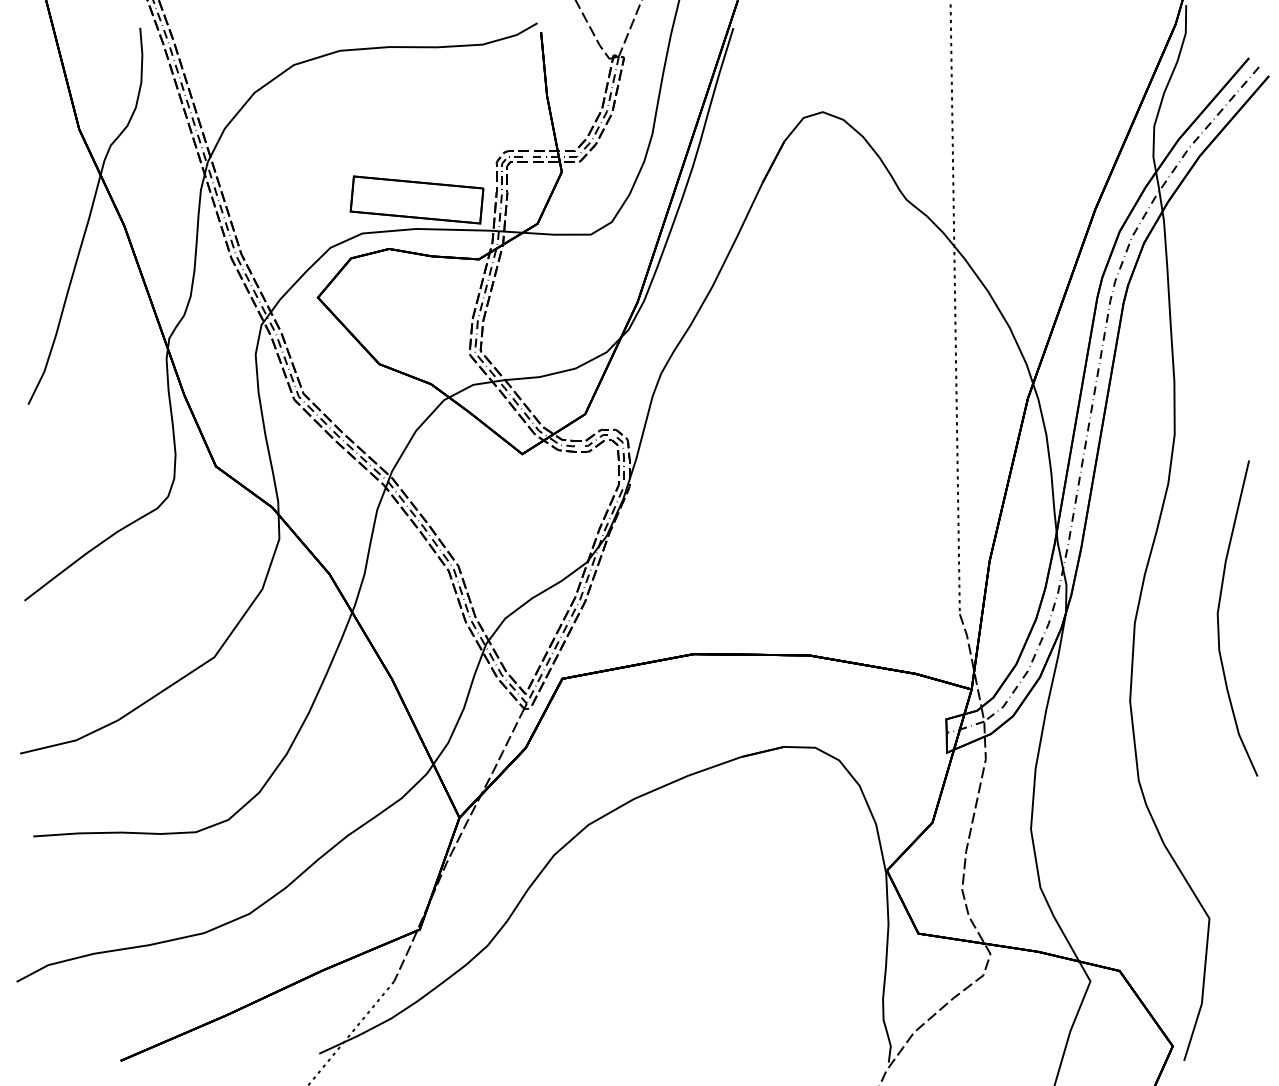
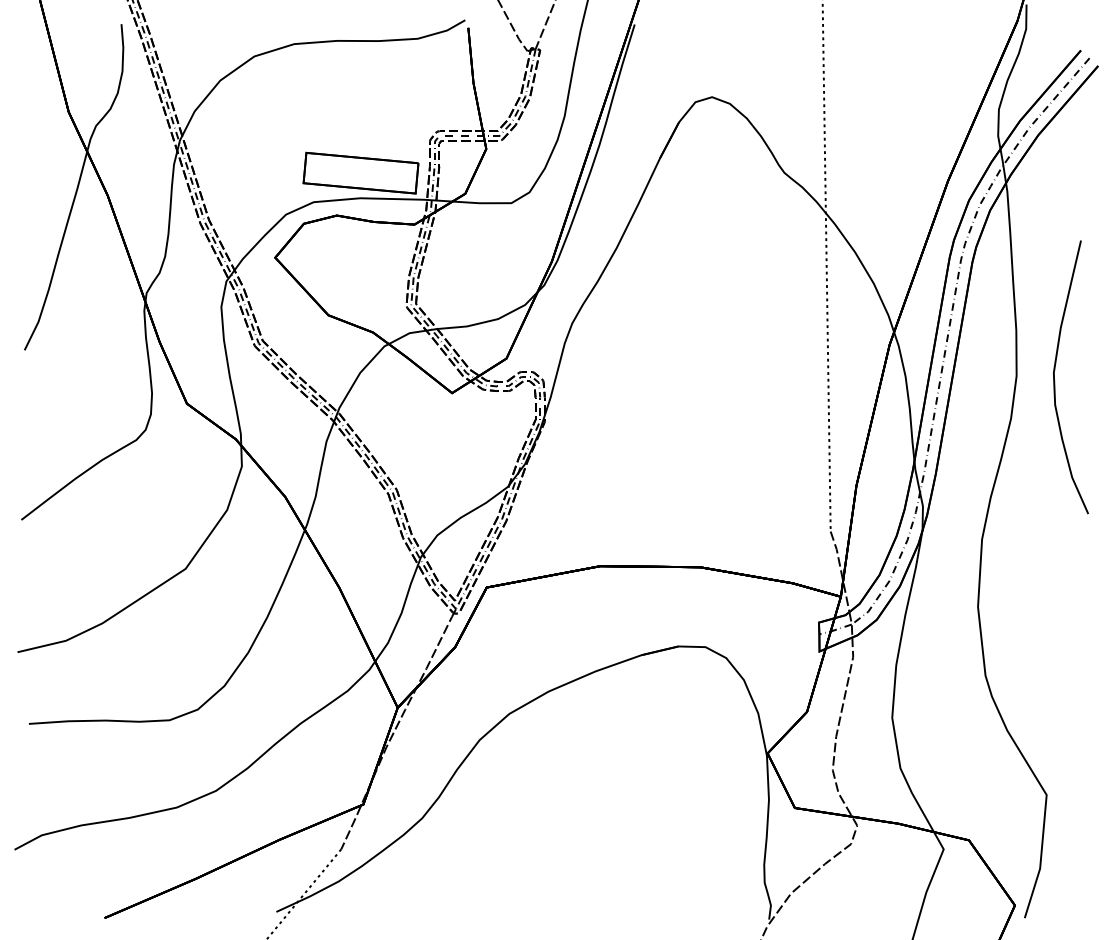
curve: (1219, 623) -> (1055, 381), moved

